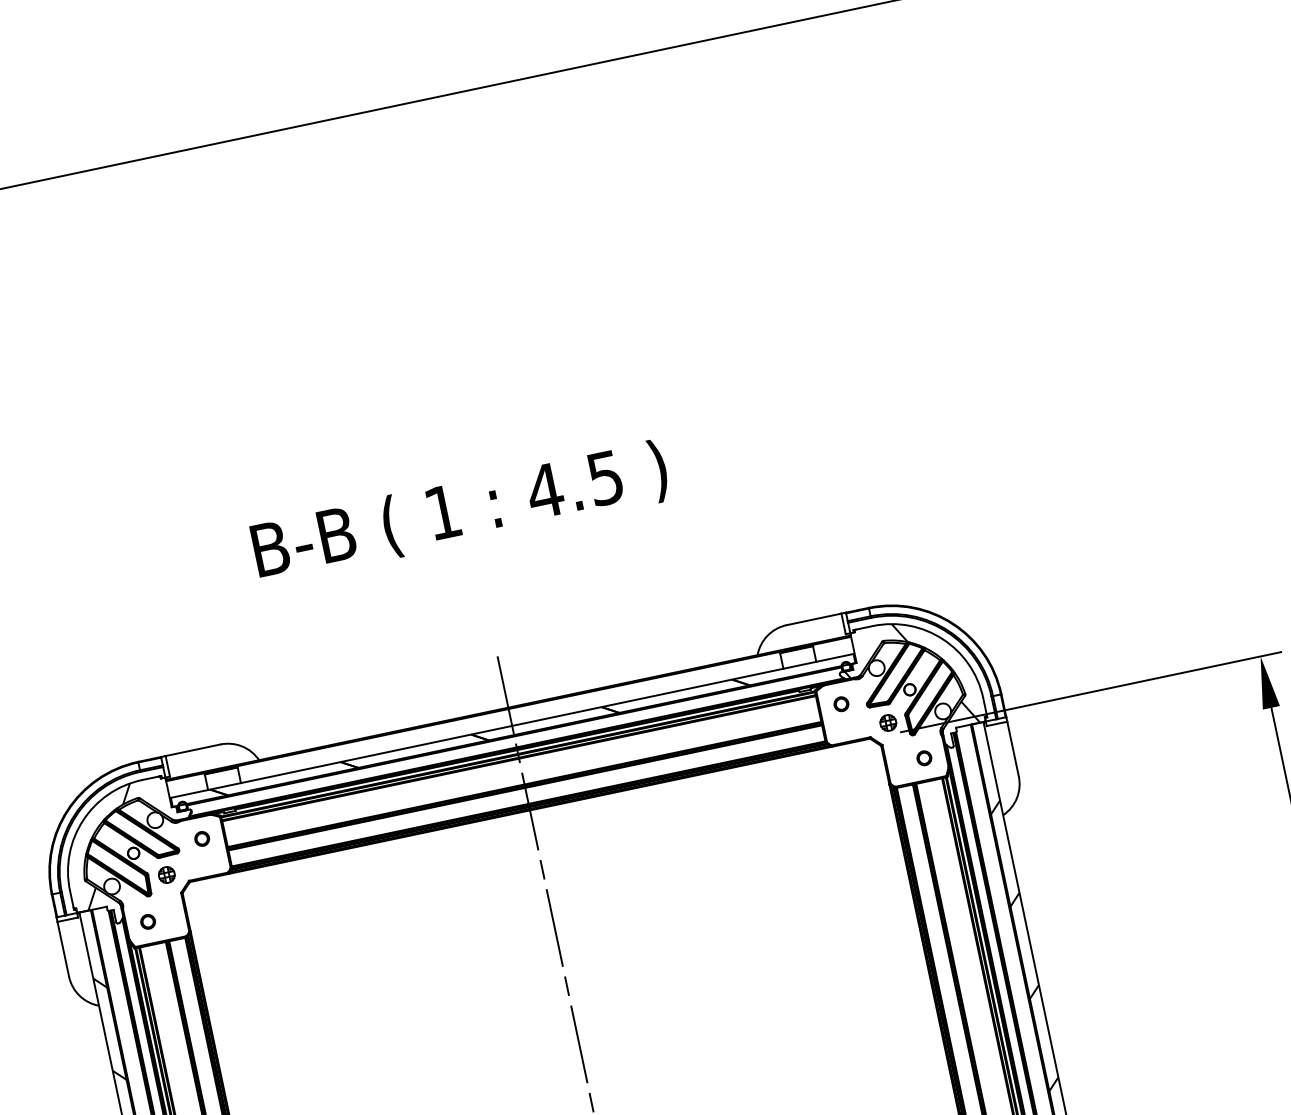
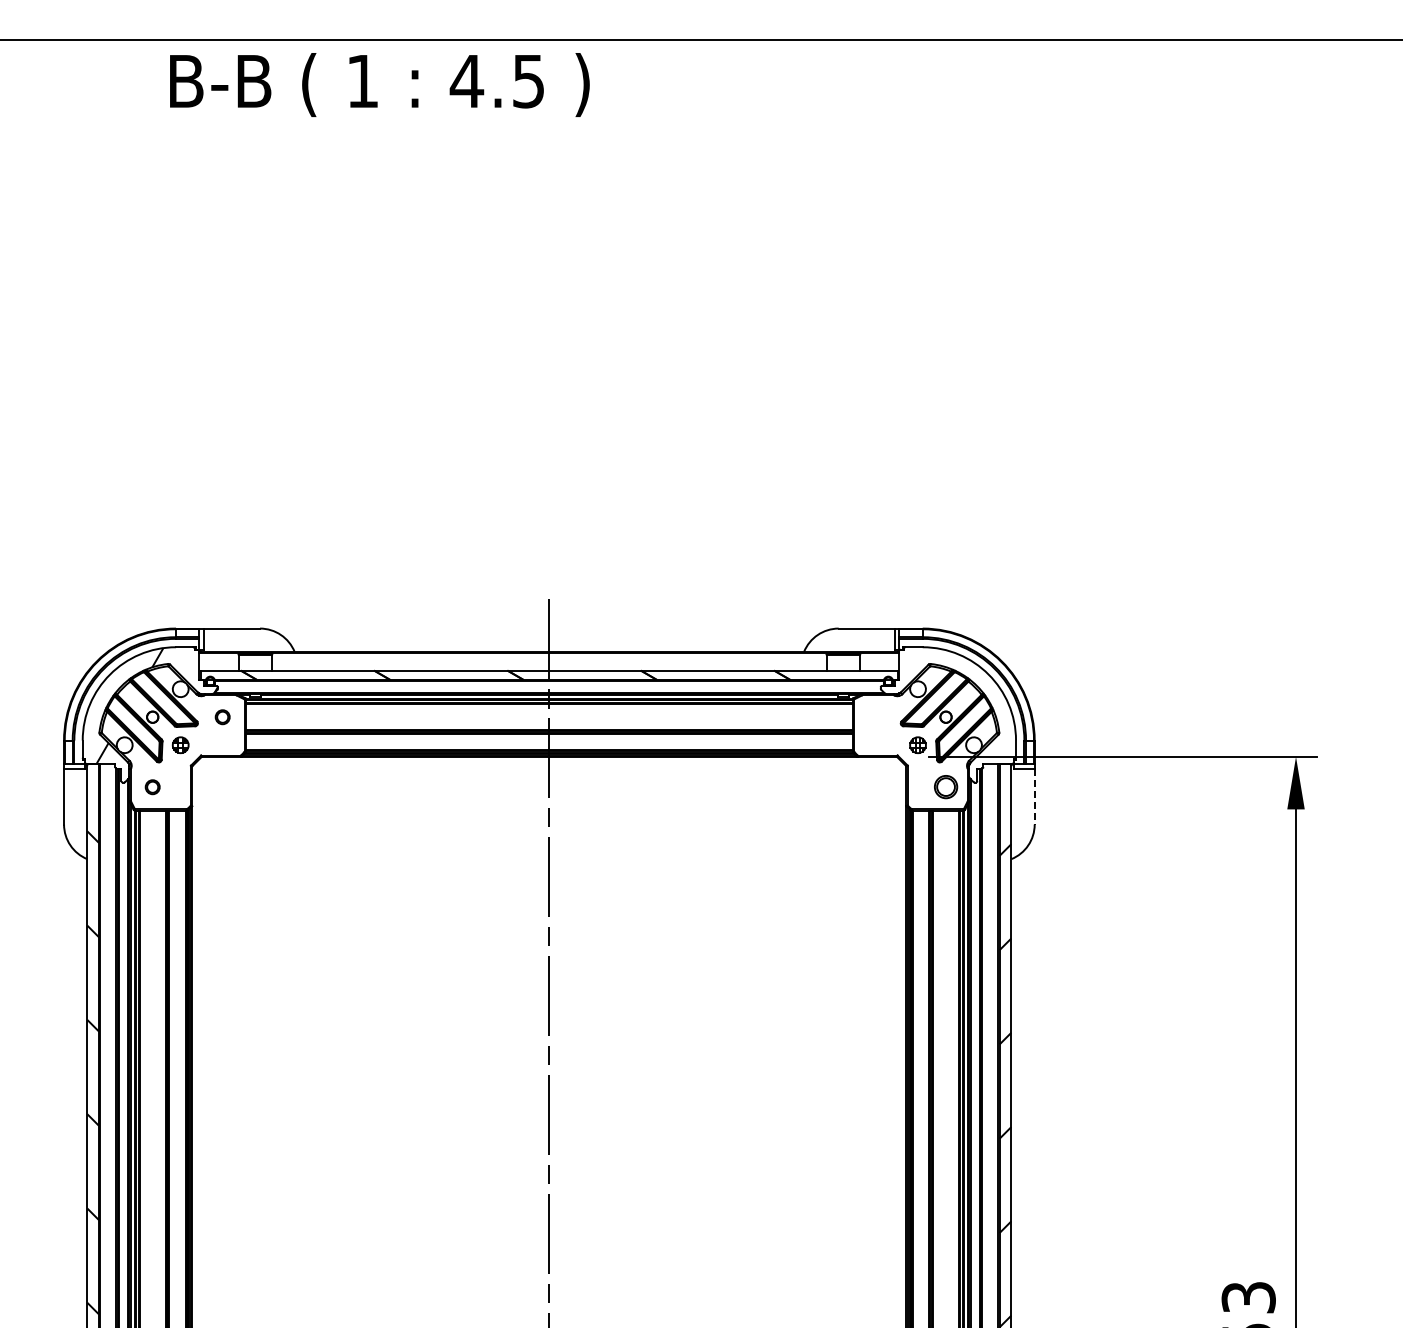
text: (460, 512) -> (379, 84), moved
hatch: (908, 679) -> (946, 706), removed
part: (840, 704) -> (875, 717), removed
line: (1012, 749) -> (1034, 796), solid -> dashed
part: (923, 758) -> (945, 787), size x1.6

